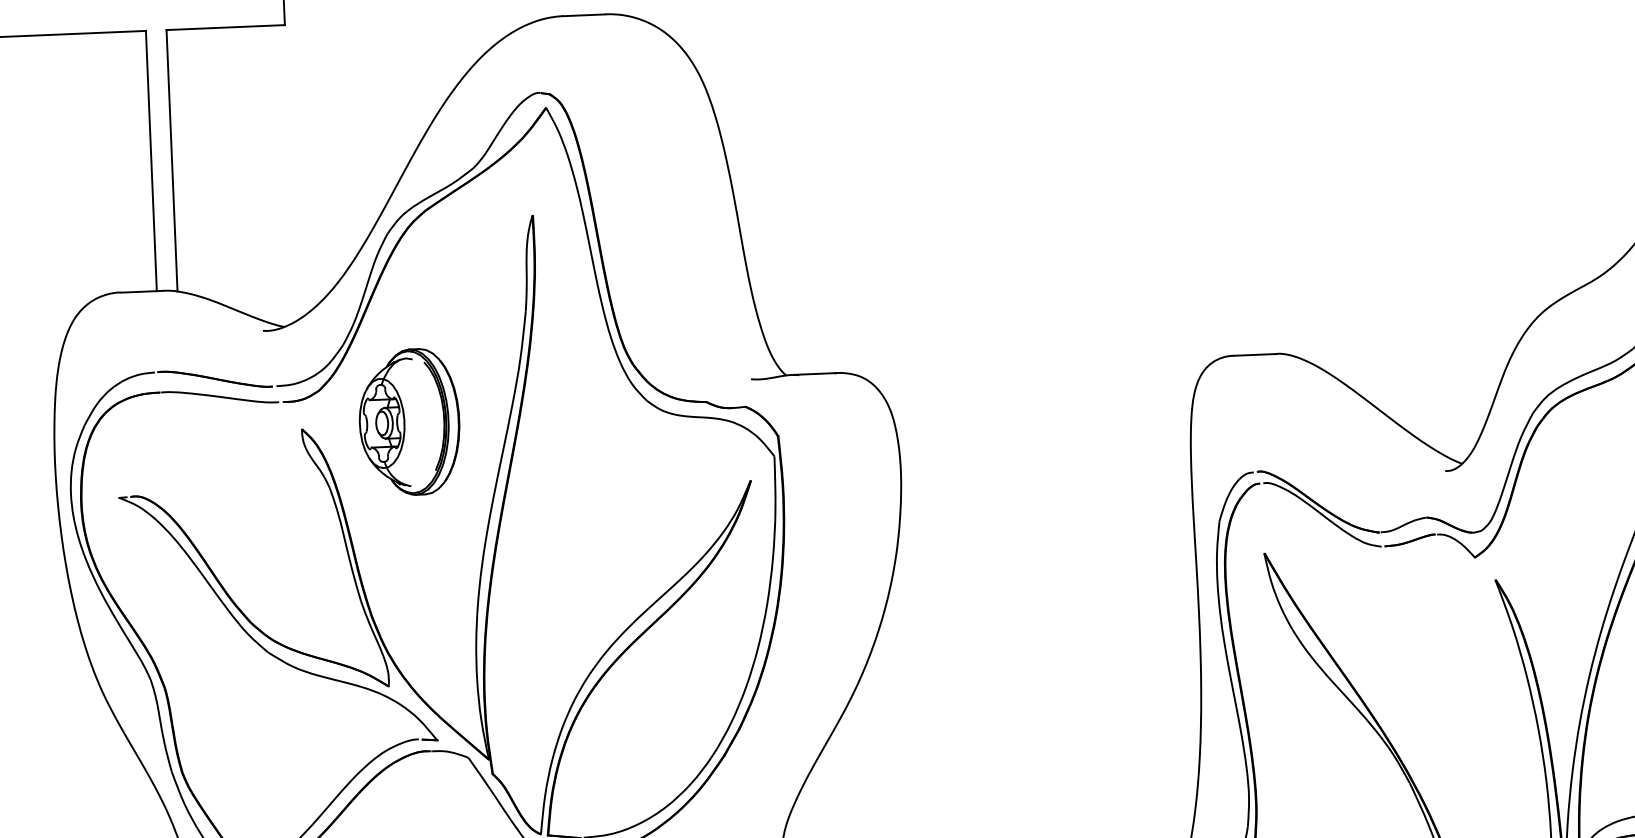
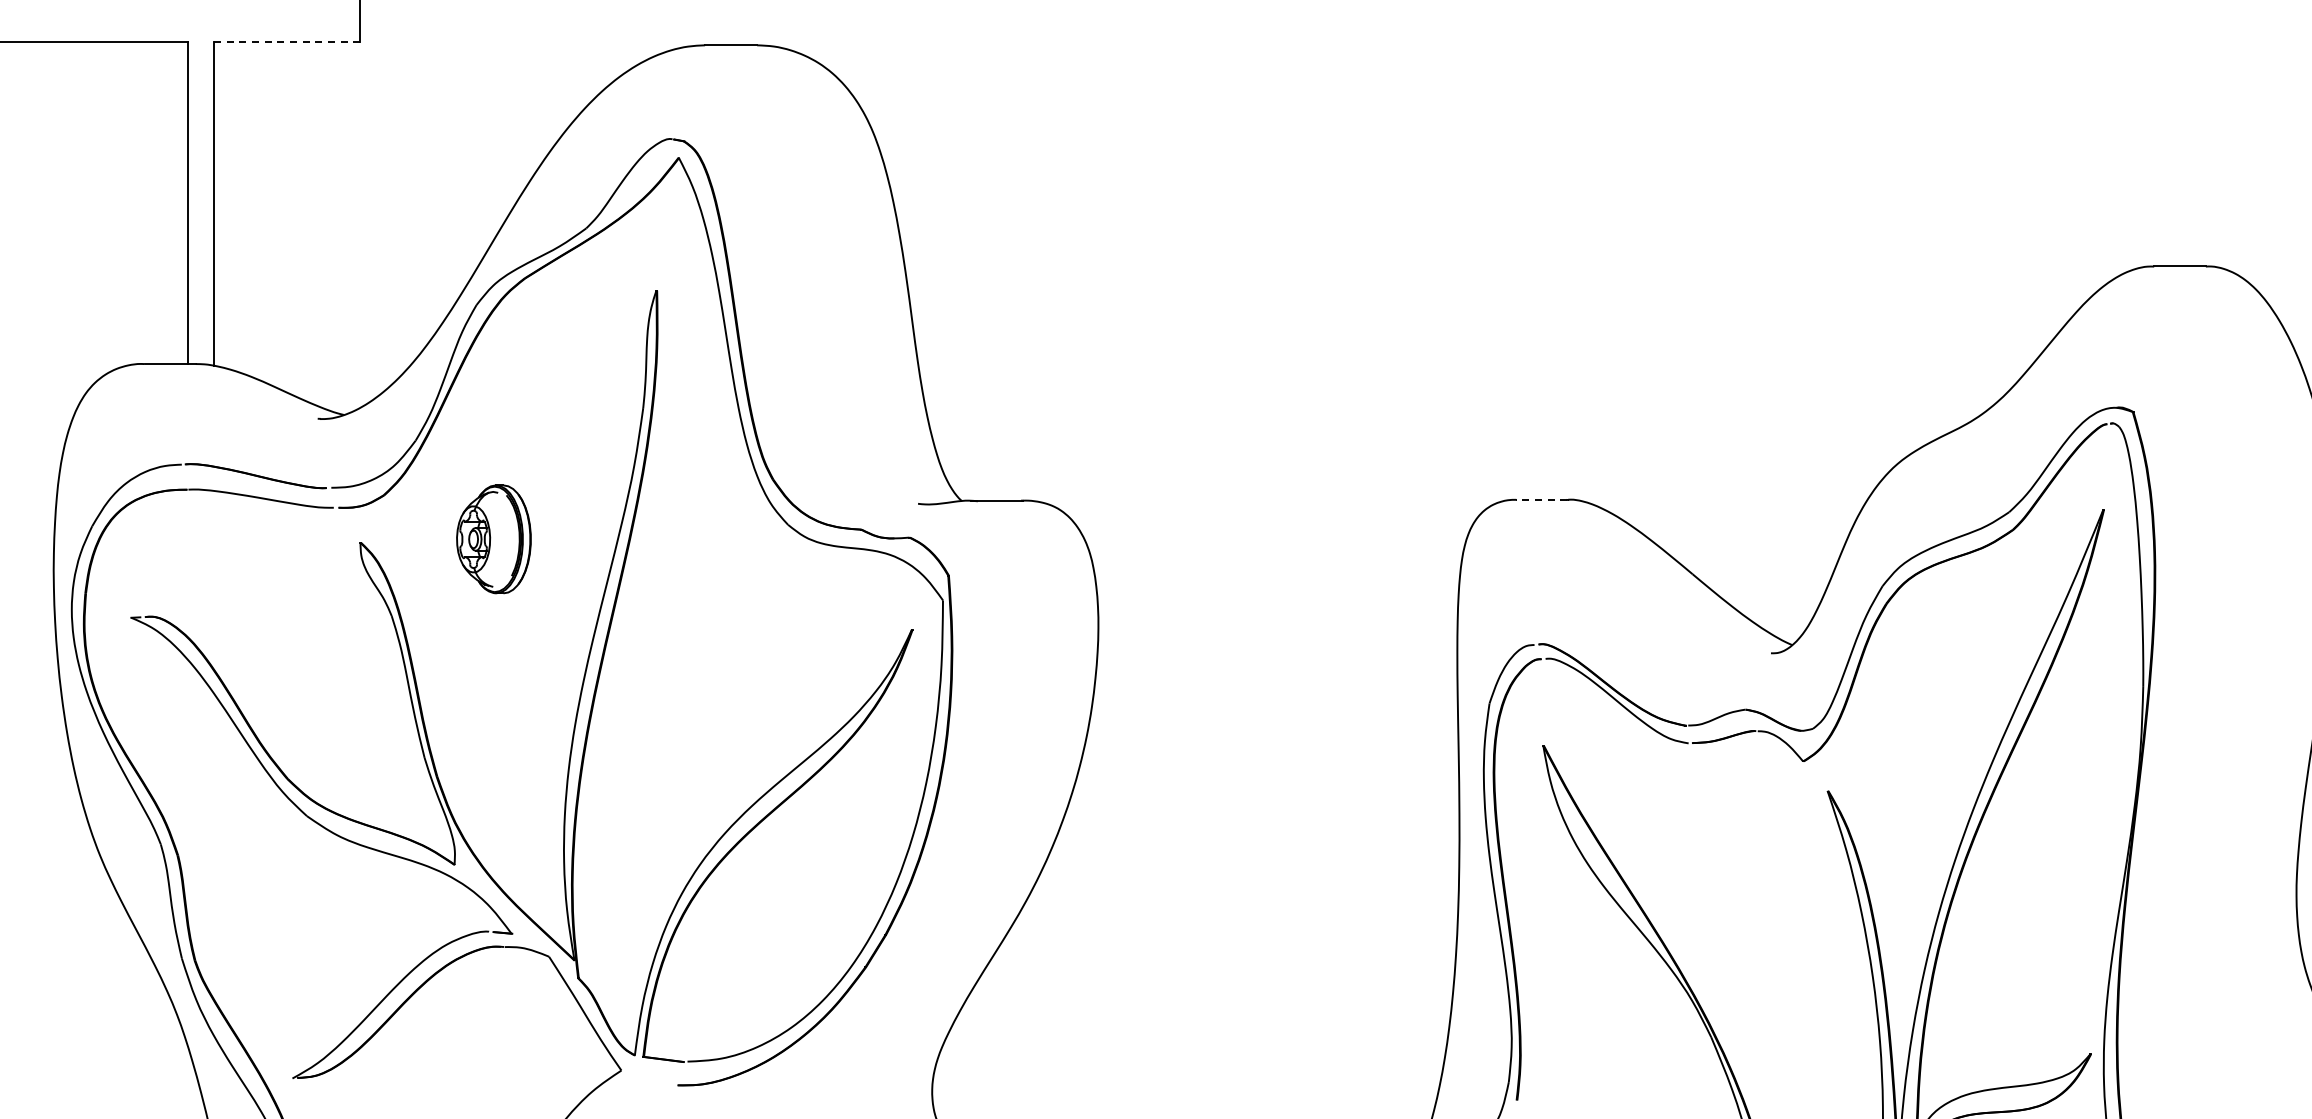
line: (225, 27) -> (286, 42), solid -> dashed
line: (1254, 354) -> (1541, 499), solid -> dashed
part: (409, 422) -> (493, 539), size x0.6

